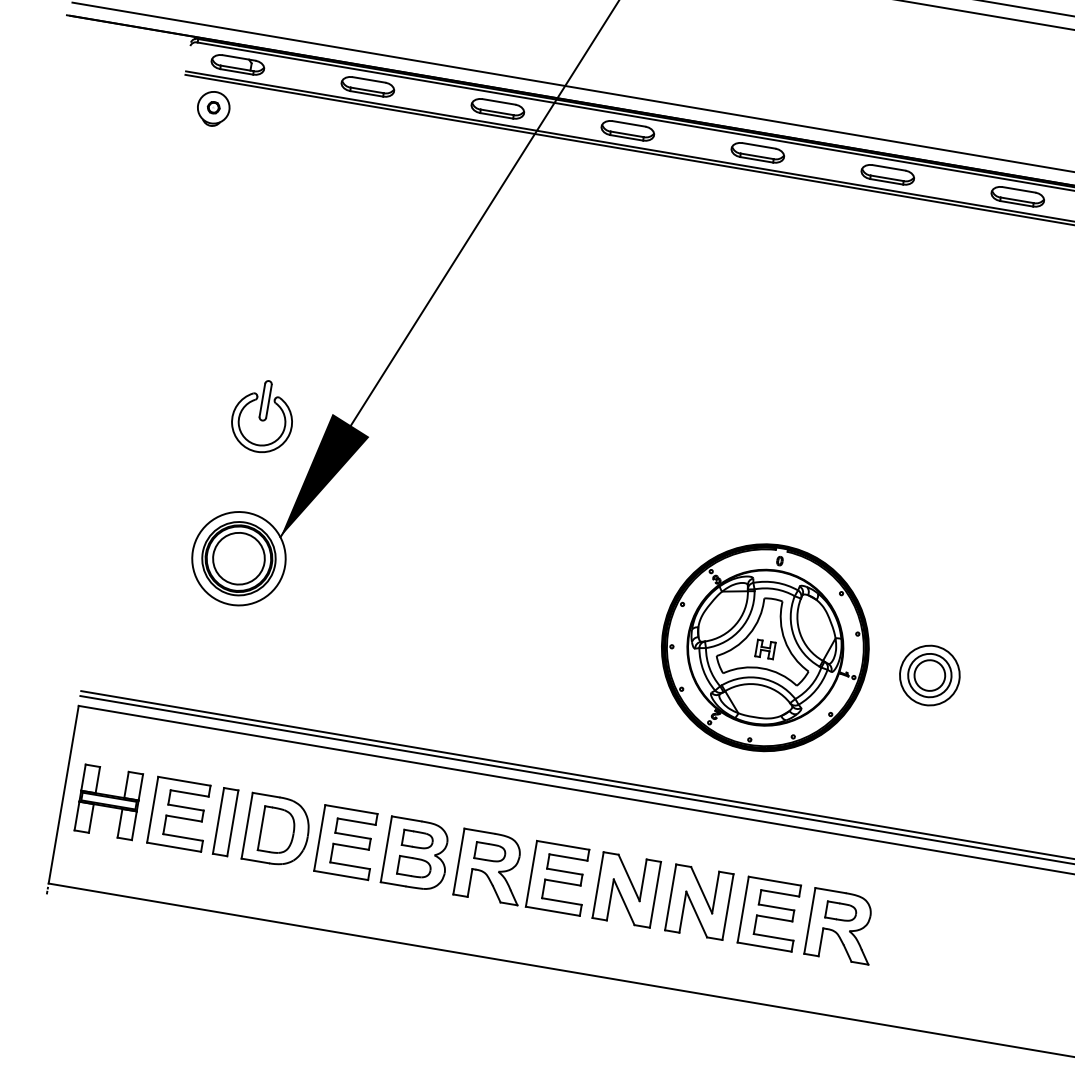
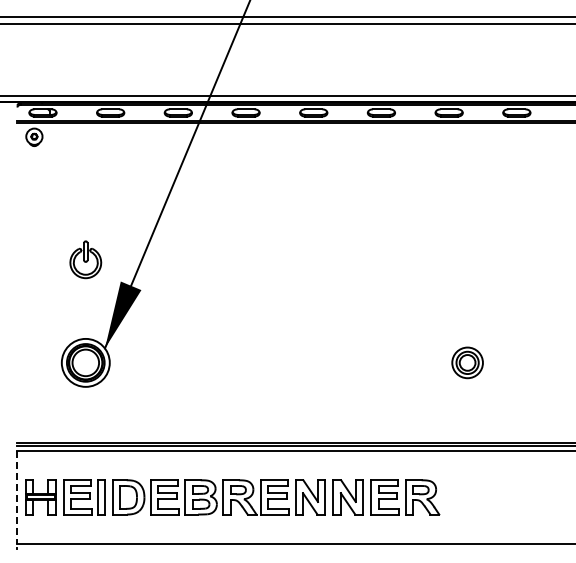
part: (262, 415) -> (85, 259), moved
part: (764, 646) -> (359, 362), removed
part: (929, 674) -> (467, 362), moved
line: (64, 794) -> (17, 497), solid -> dashed

